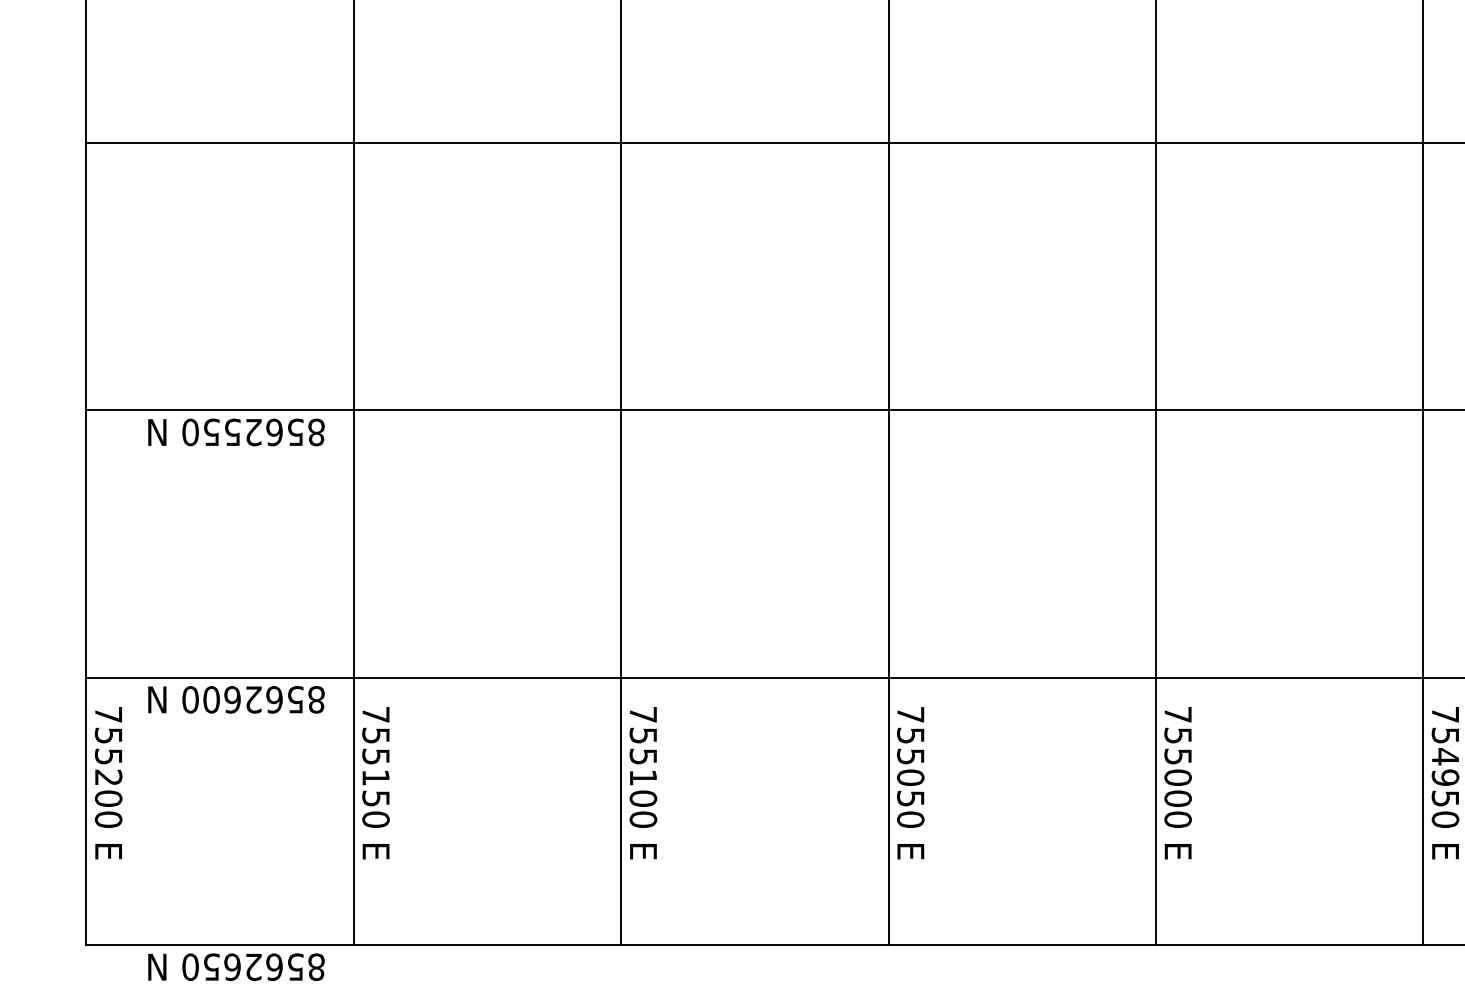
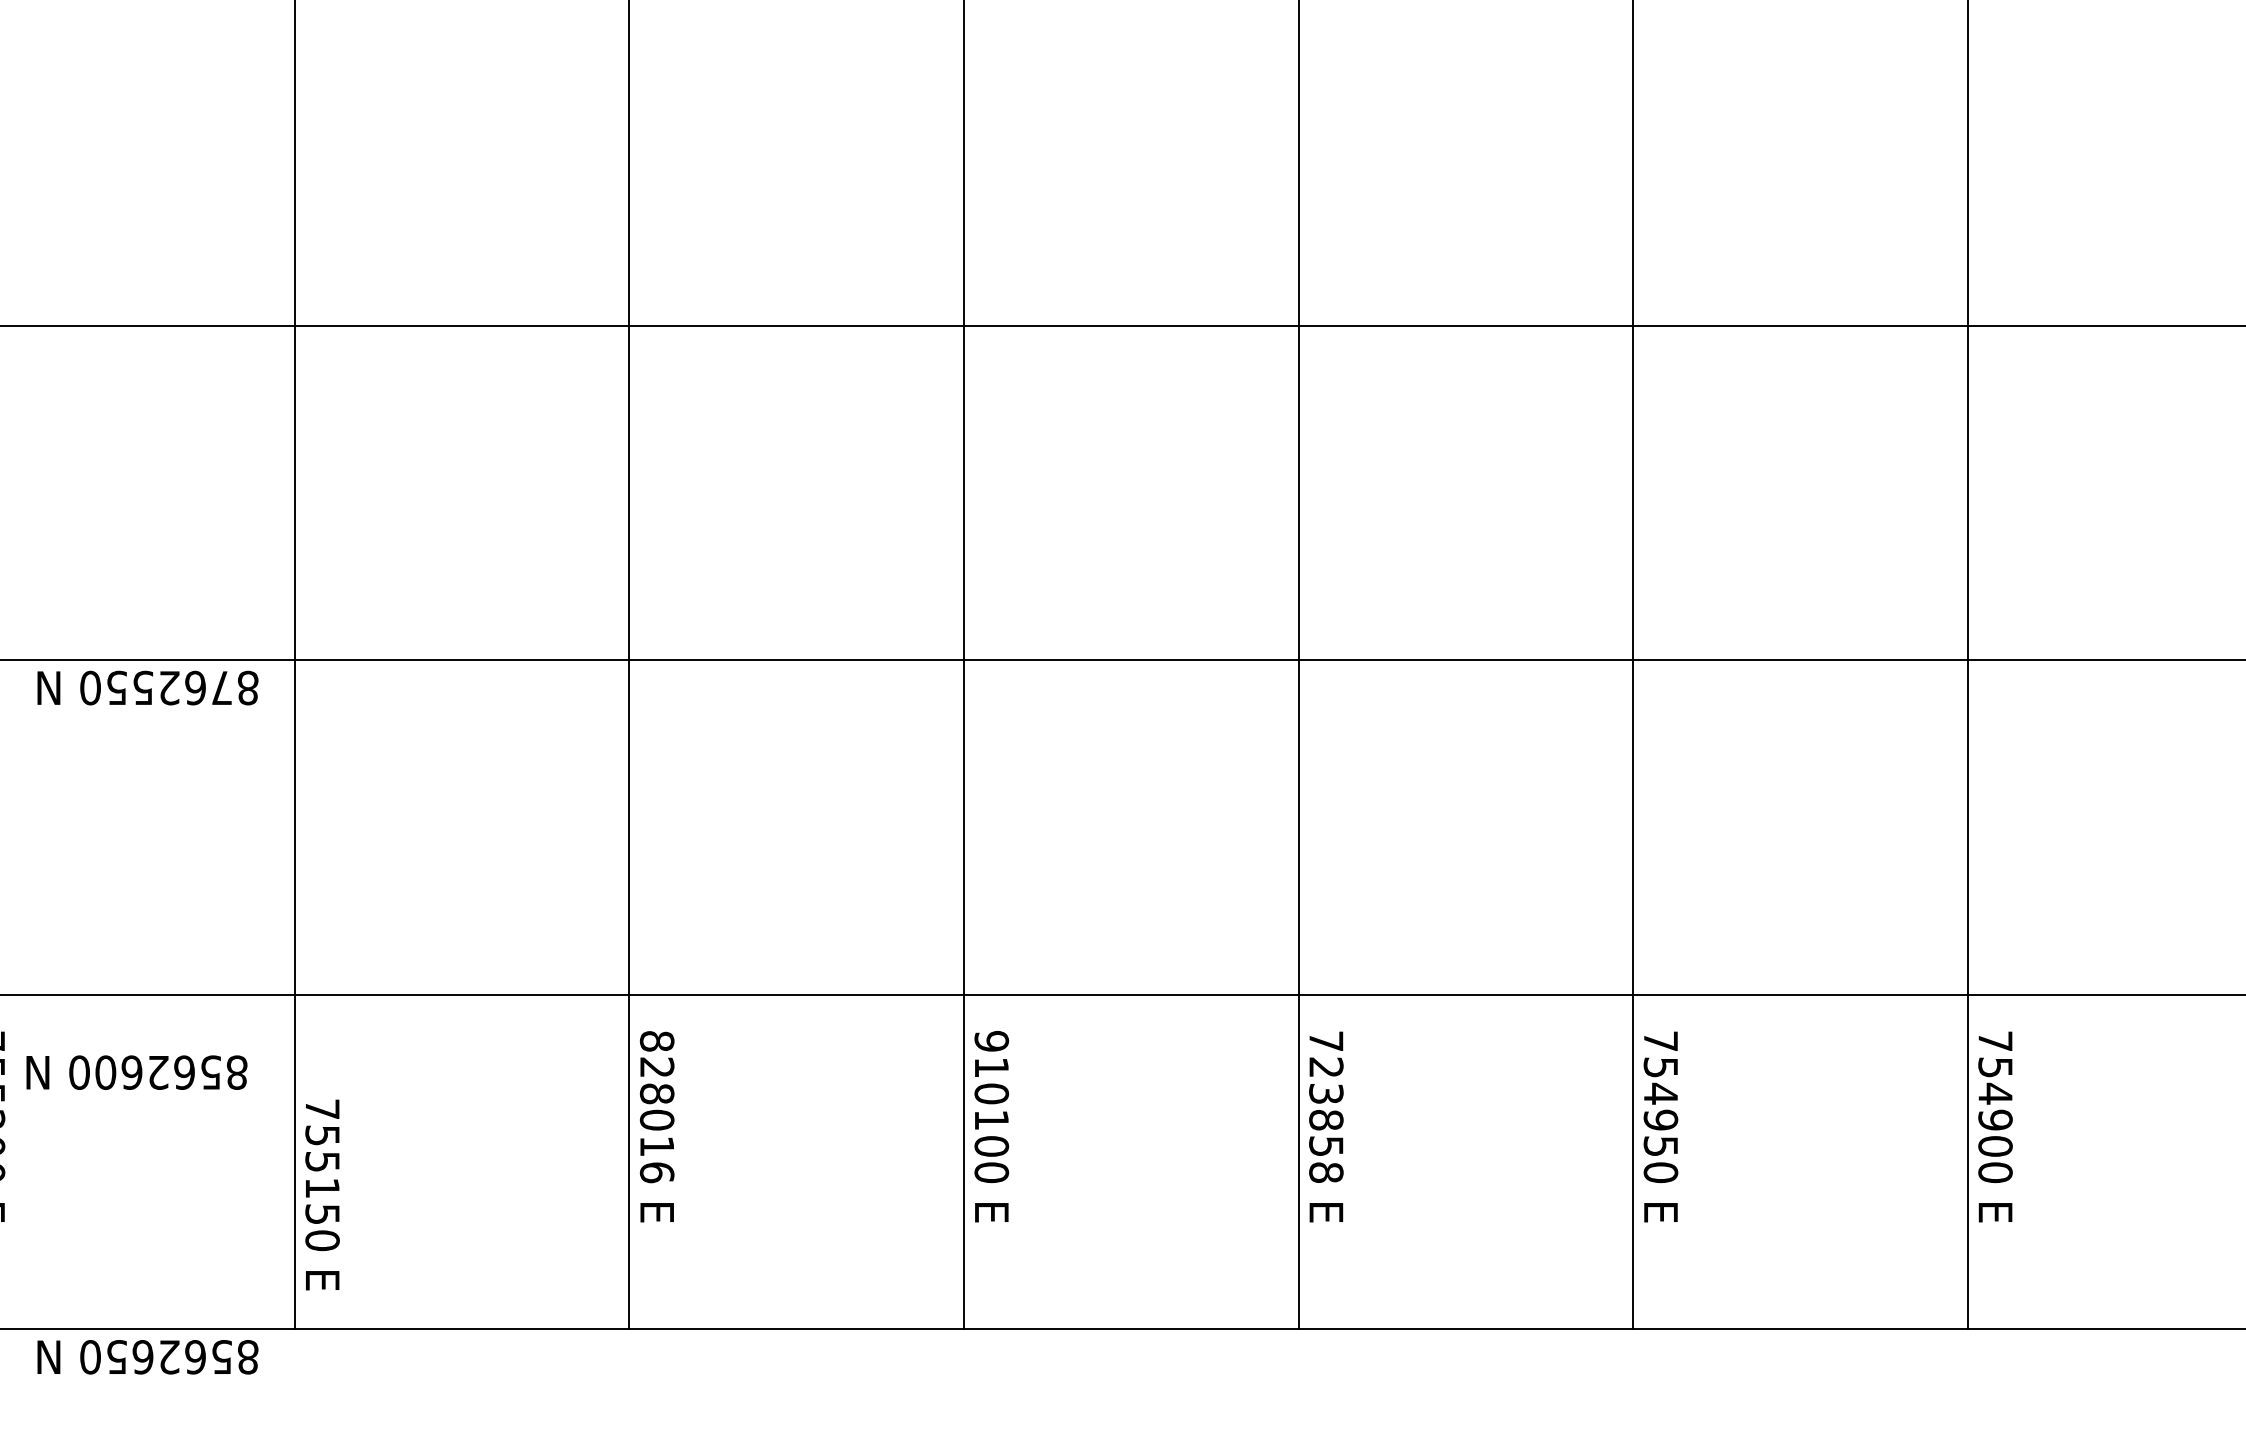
text: (295, 431) -> (221, 687), 8562550 -> 8762550
text: (236, 699) -> (136, 1072), moved
text: (910, 756) -> (991, 1093), 755050 -> 910100
text: (642, 767) -> (656, 1107), 755100 -> 828016
text: (1178, 778) -> (1326, 1120), 755000 -> 723858
text: (375, 782) -> (322, 1194), moved

